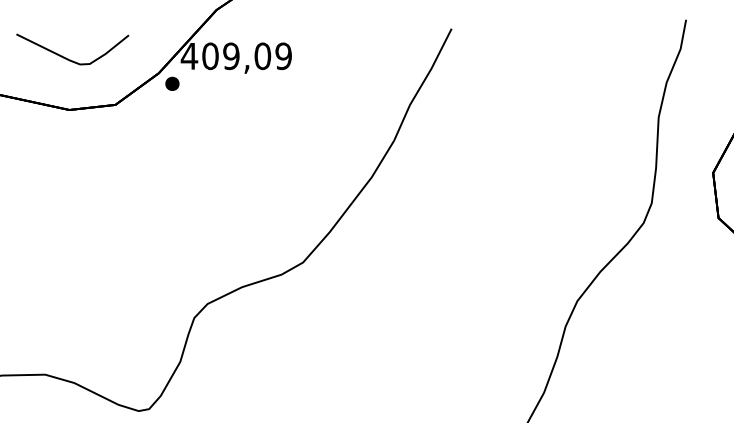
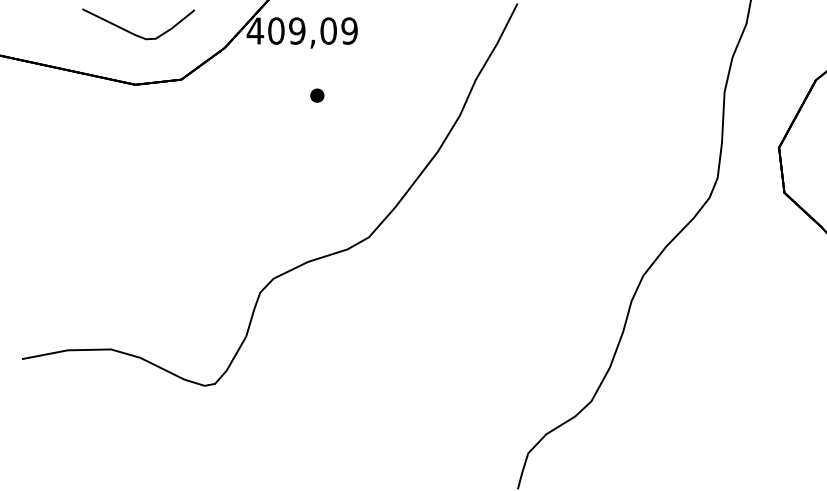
part: (172, 83) -> (317, 95), moved

